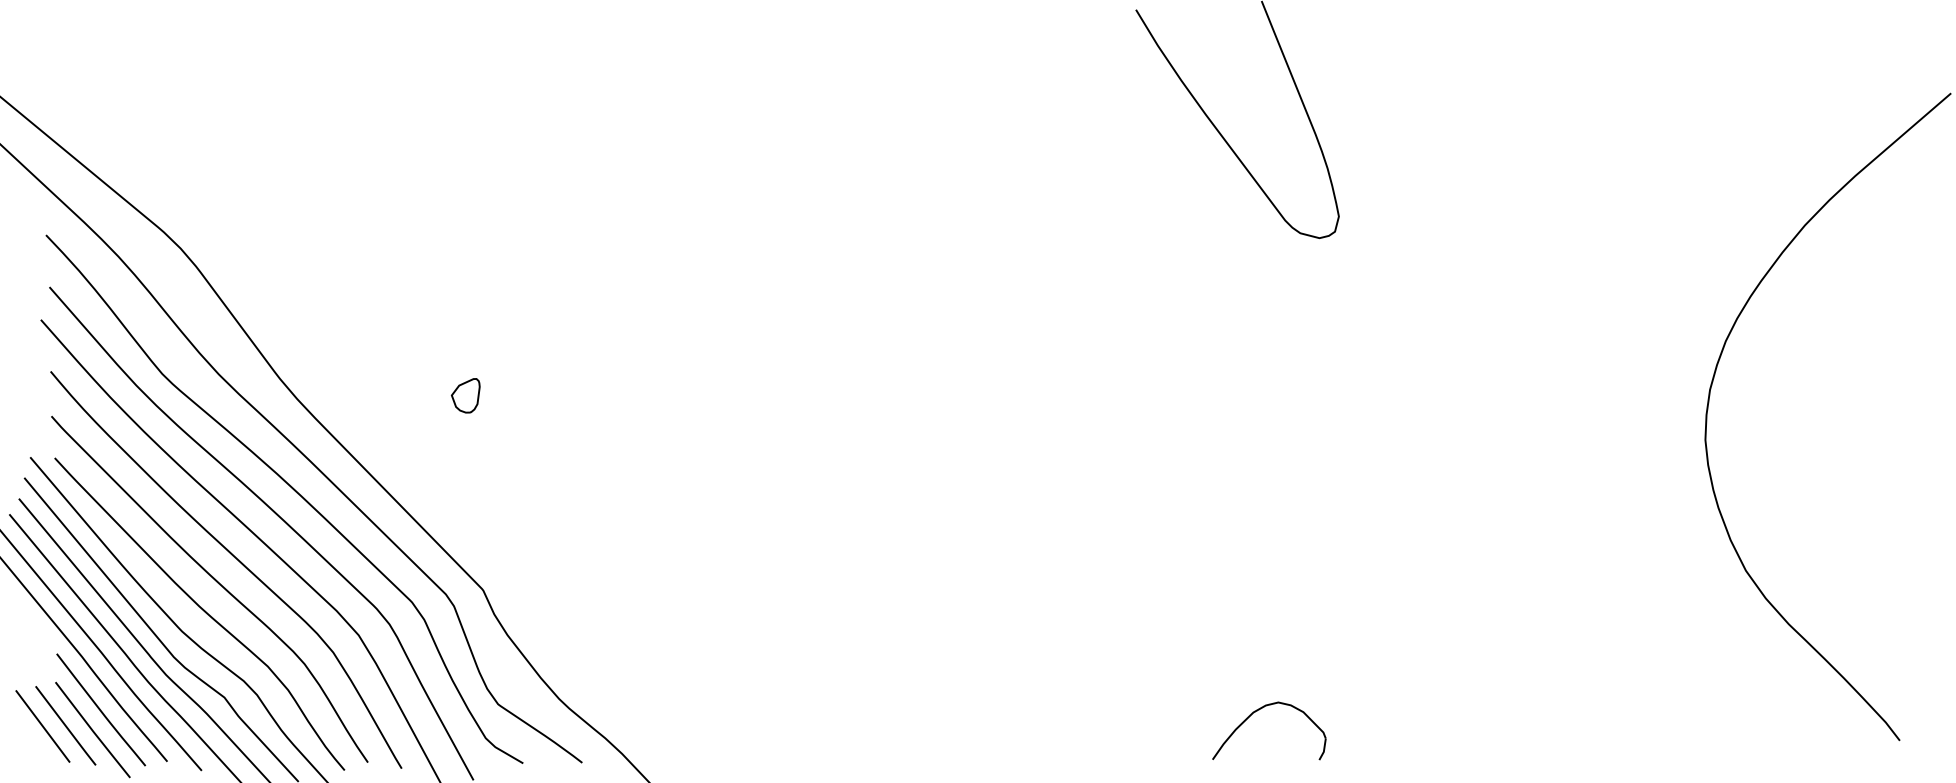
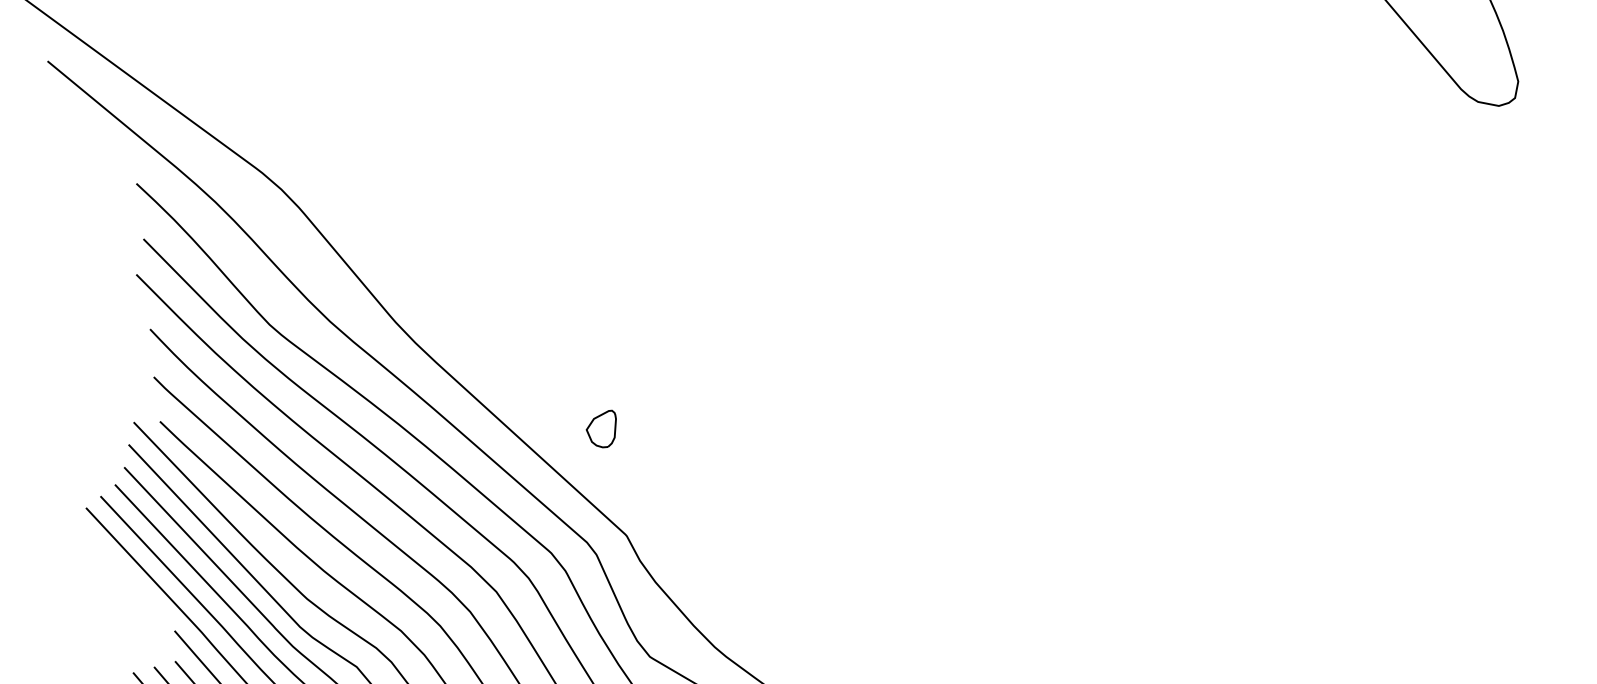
part: (465, 395) -> (601, 429), moved
part: (1259, 710) -> (1464, 615), removed

